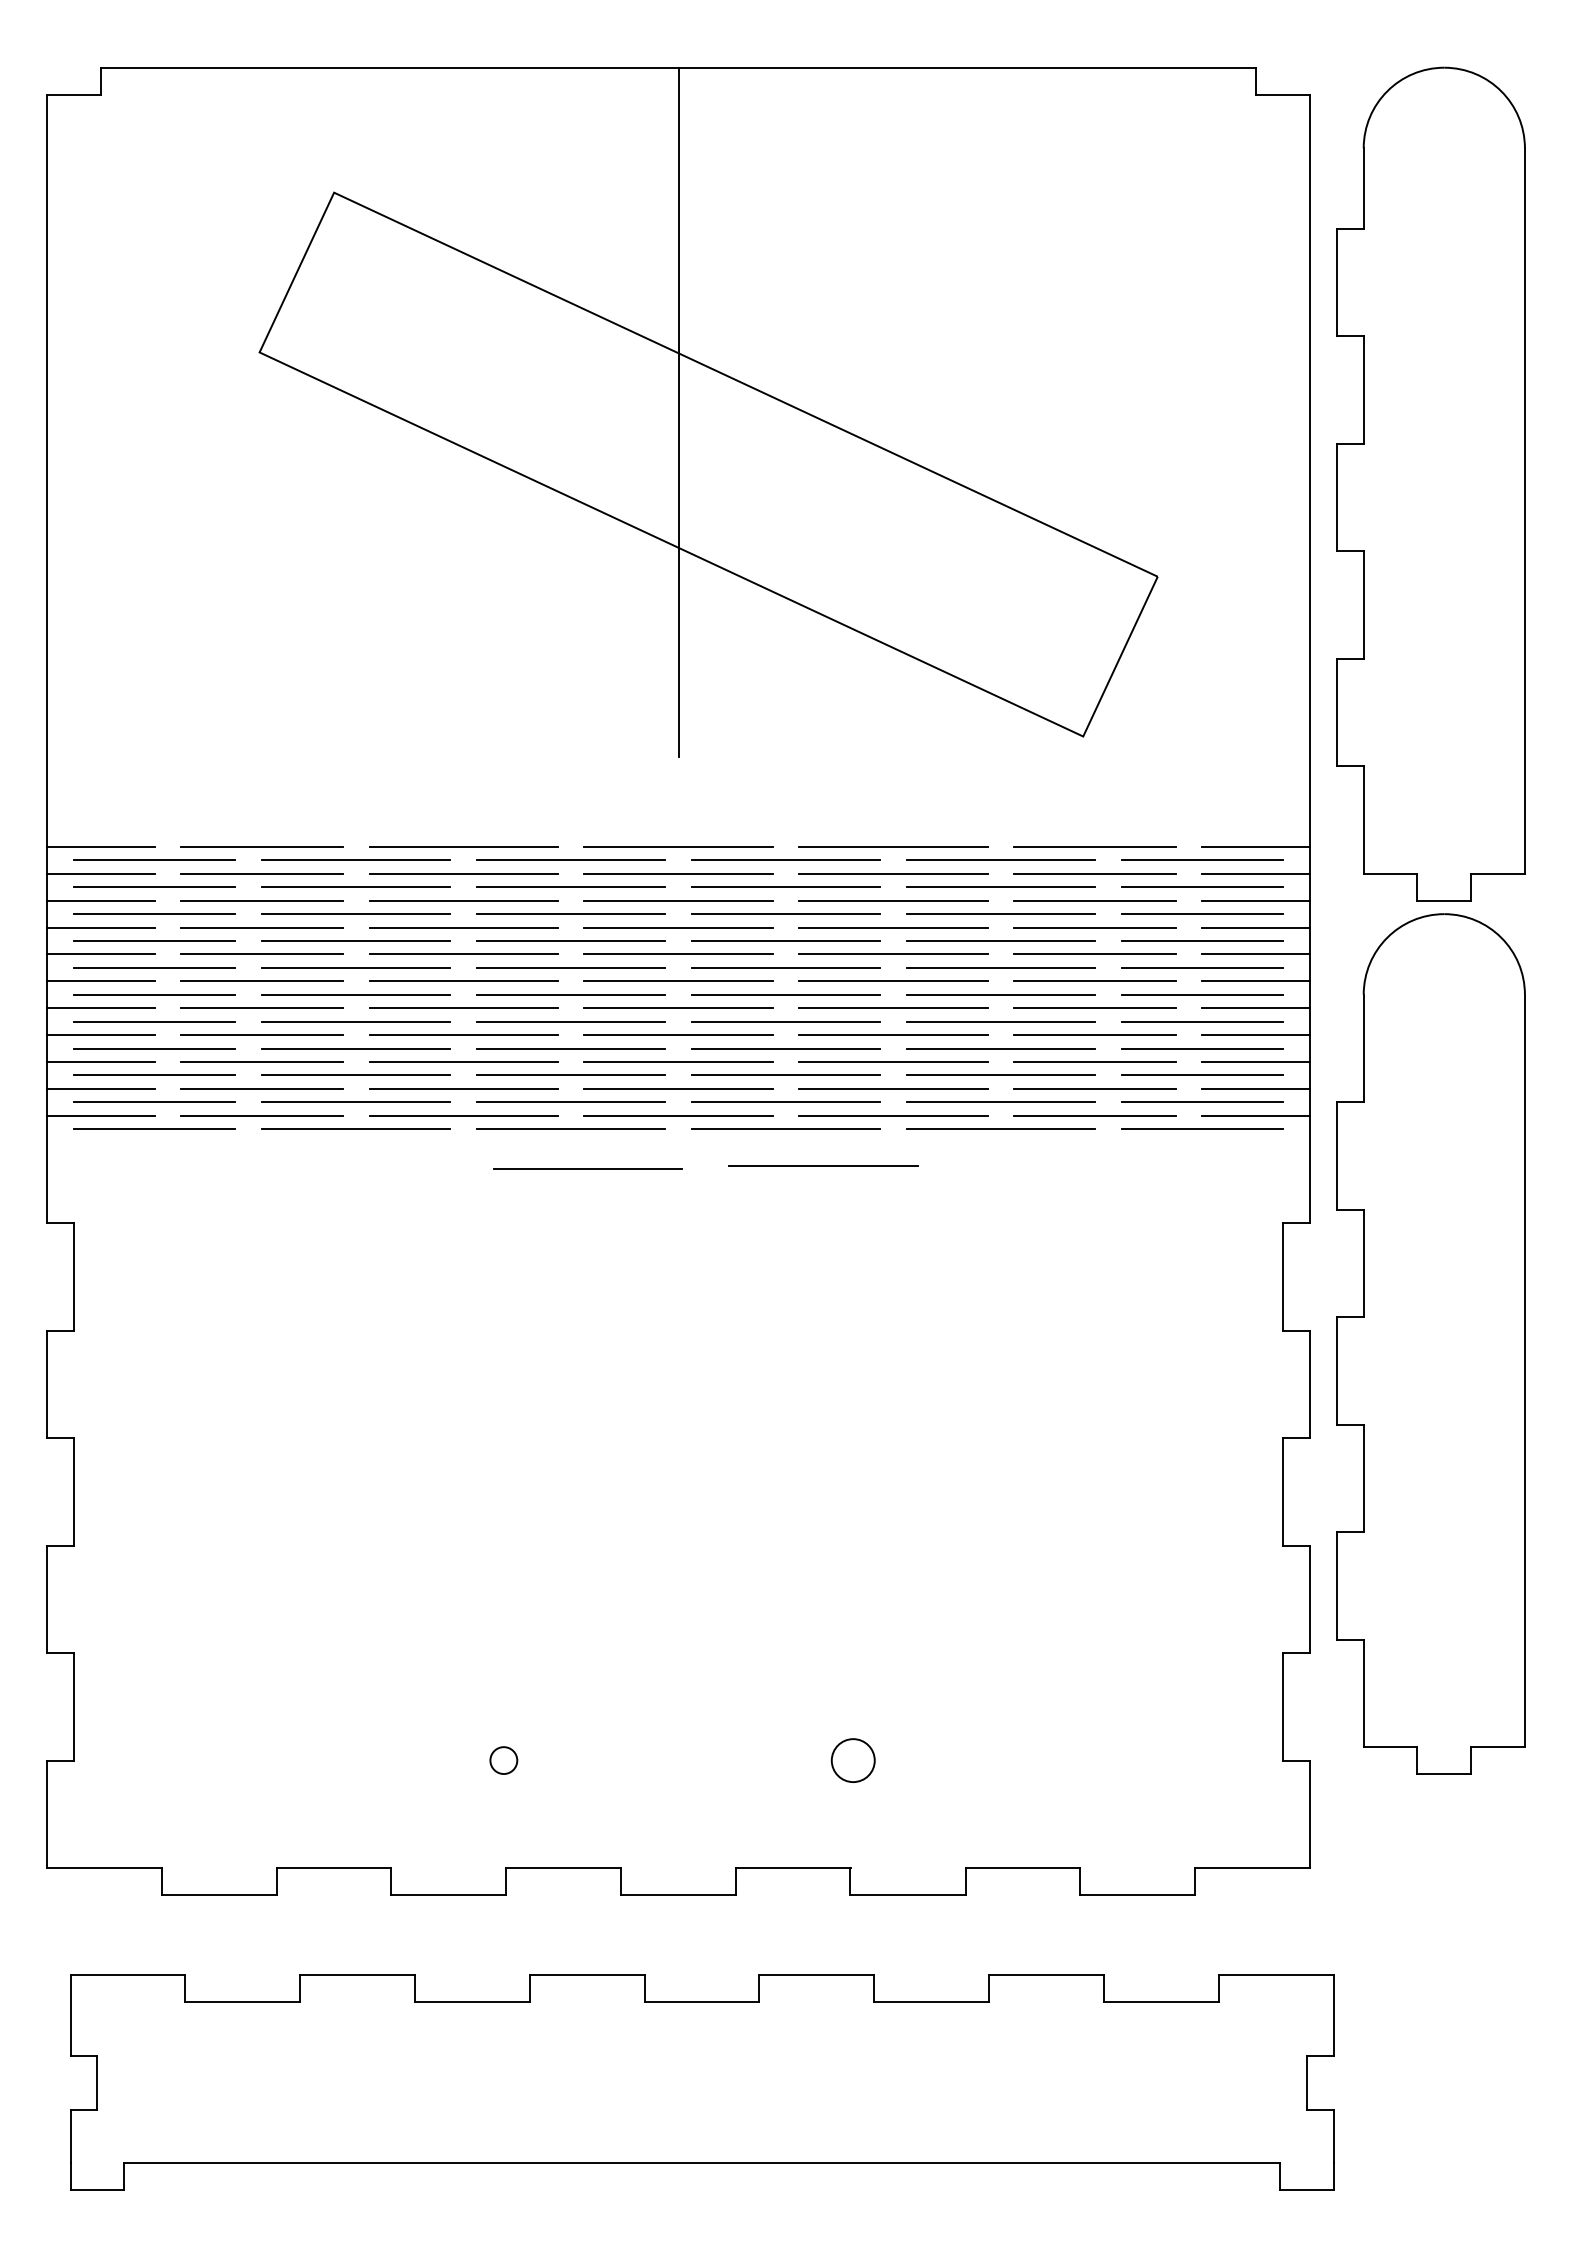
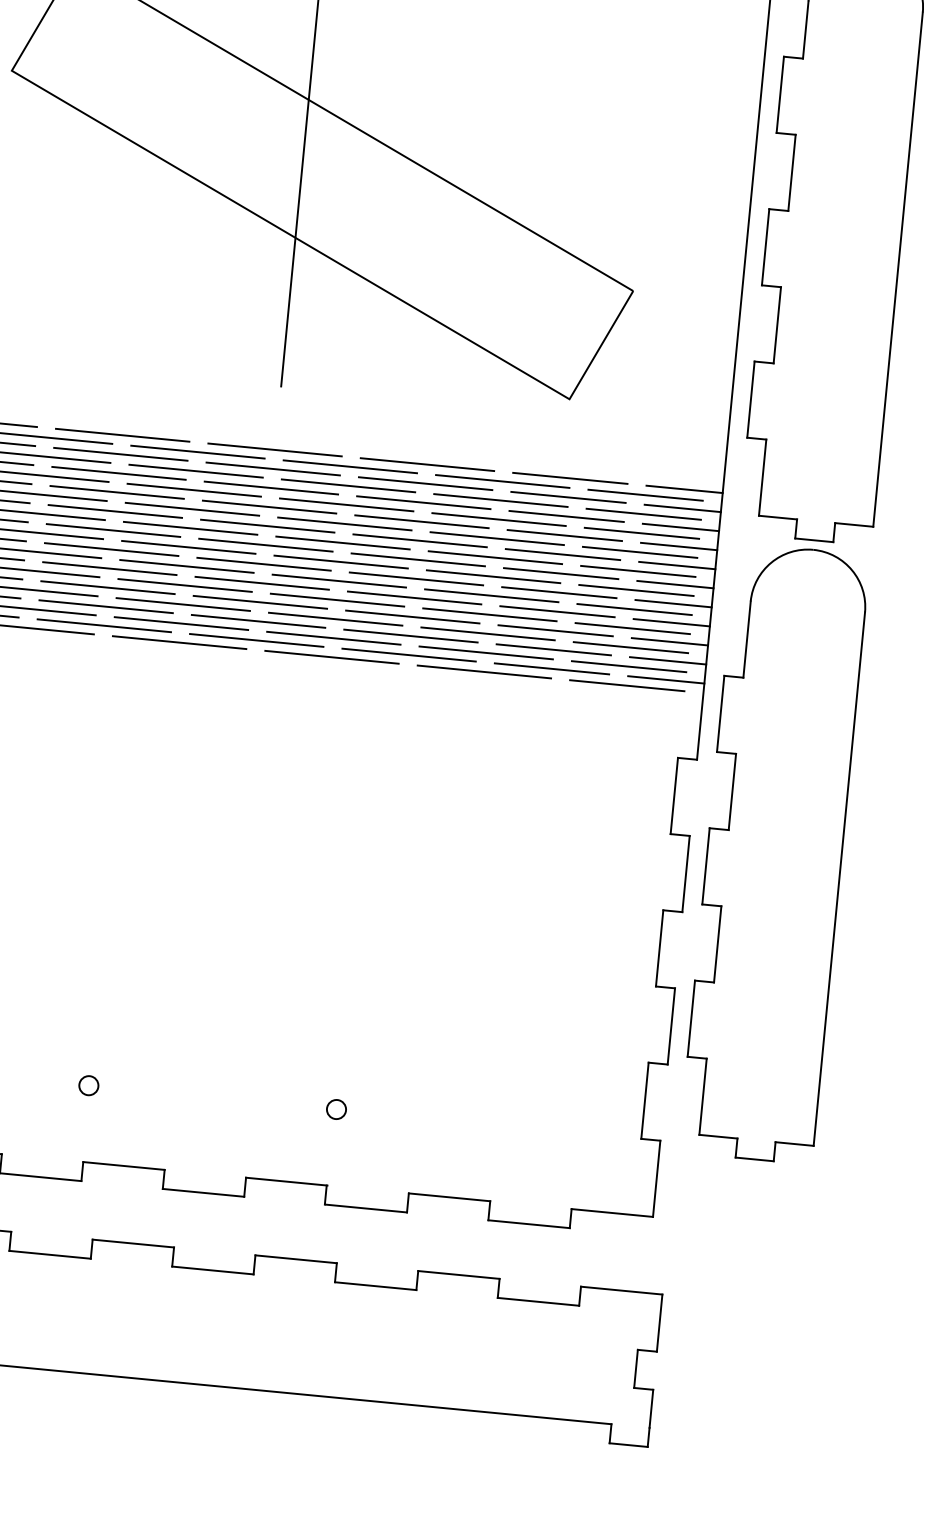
line: (823, 1165) -> (356, 685), removed
line: (587, 1168) -> (188, 671), removed
part: (852, 1760) -> (336, 1109), size x0.62

